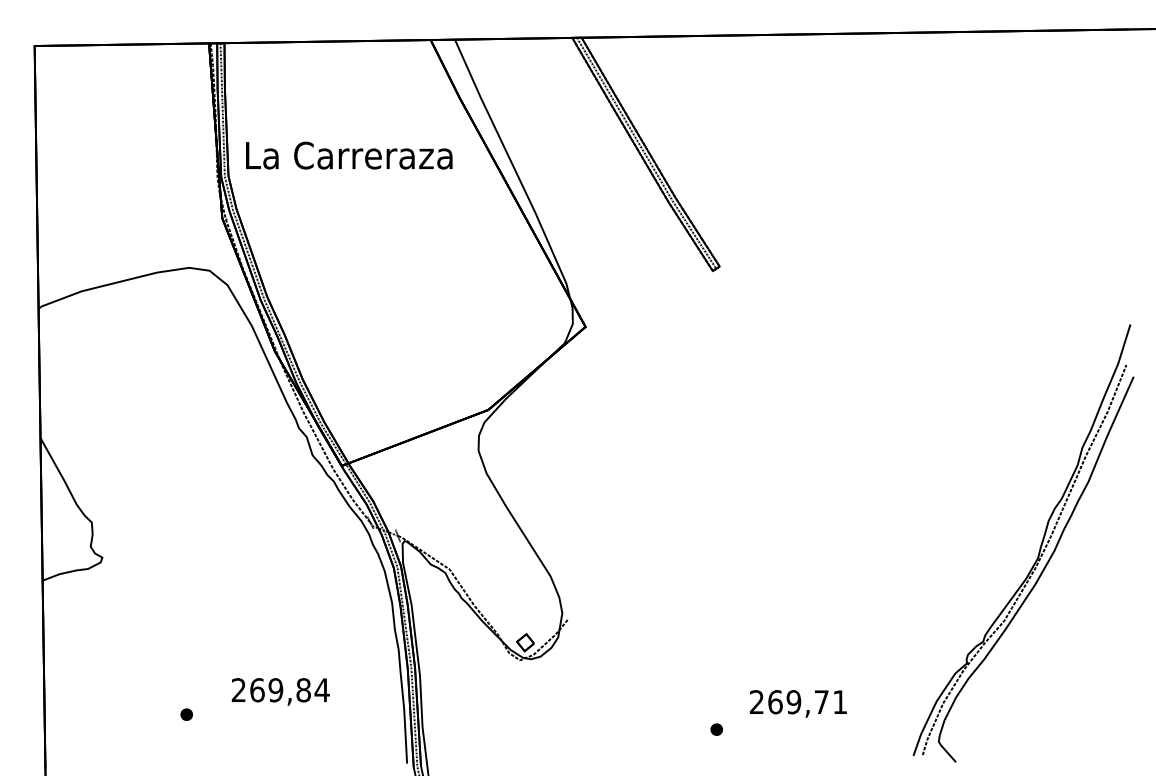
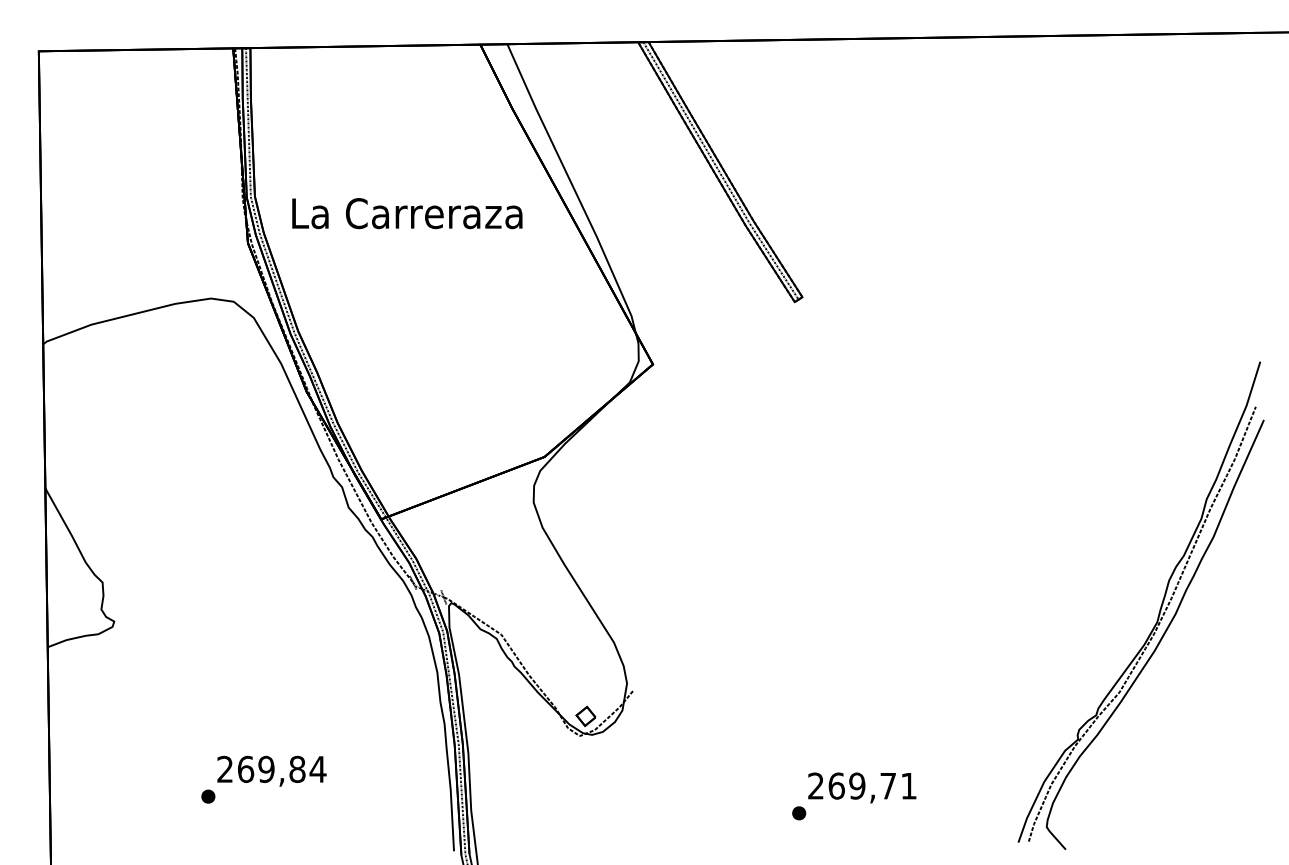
text: (349, 155) -> (407, 213), moved
text: (280, 691) -> (271, 770), moved
text: (797, 703) -> (861, 787), moved

